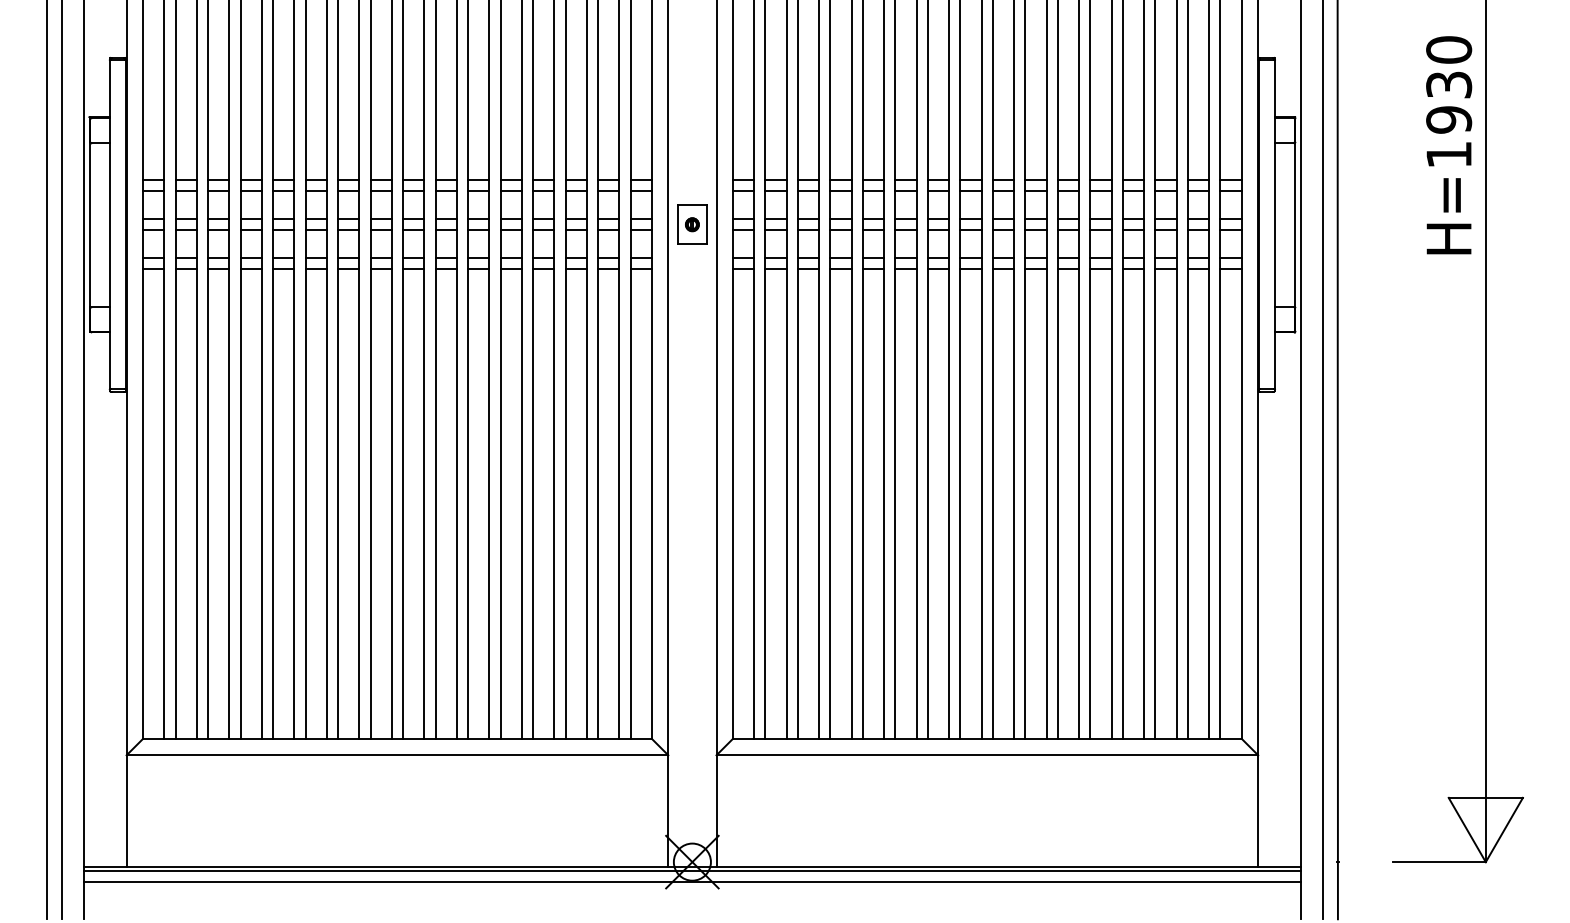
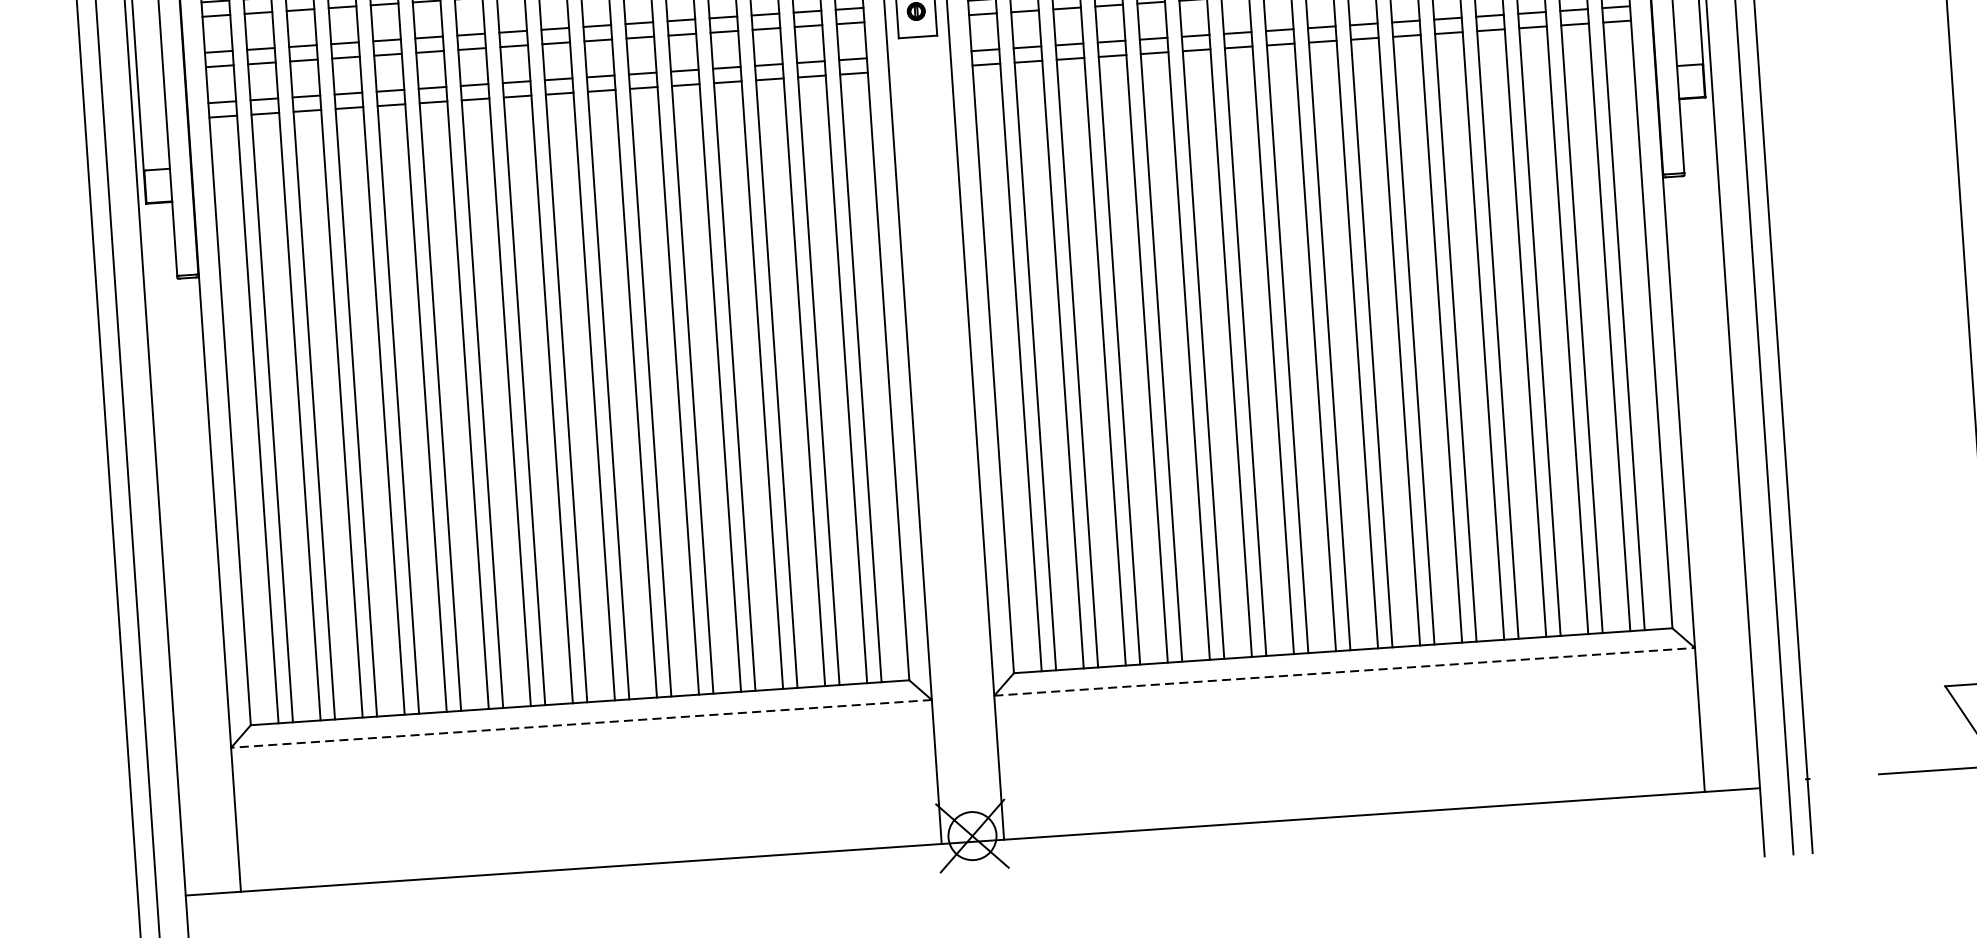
line: (397, 755) -> (581, 724), solid -> dashed
line: (987, 755) -> (1344, 672), solid -> dashed
line: (691, 871) -> (972, 848), removed
line: (691, 882) -> (973, 862), removed

